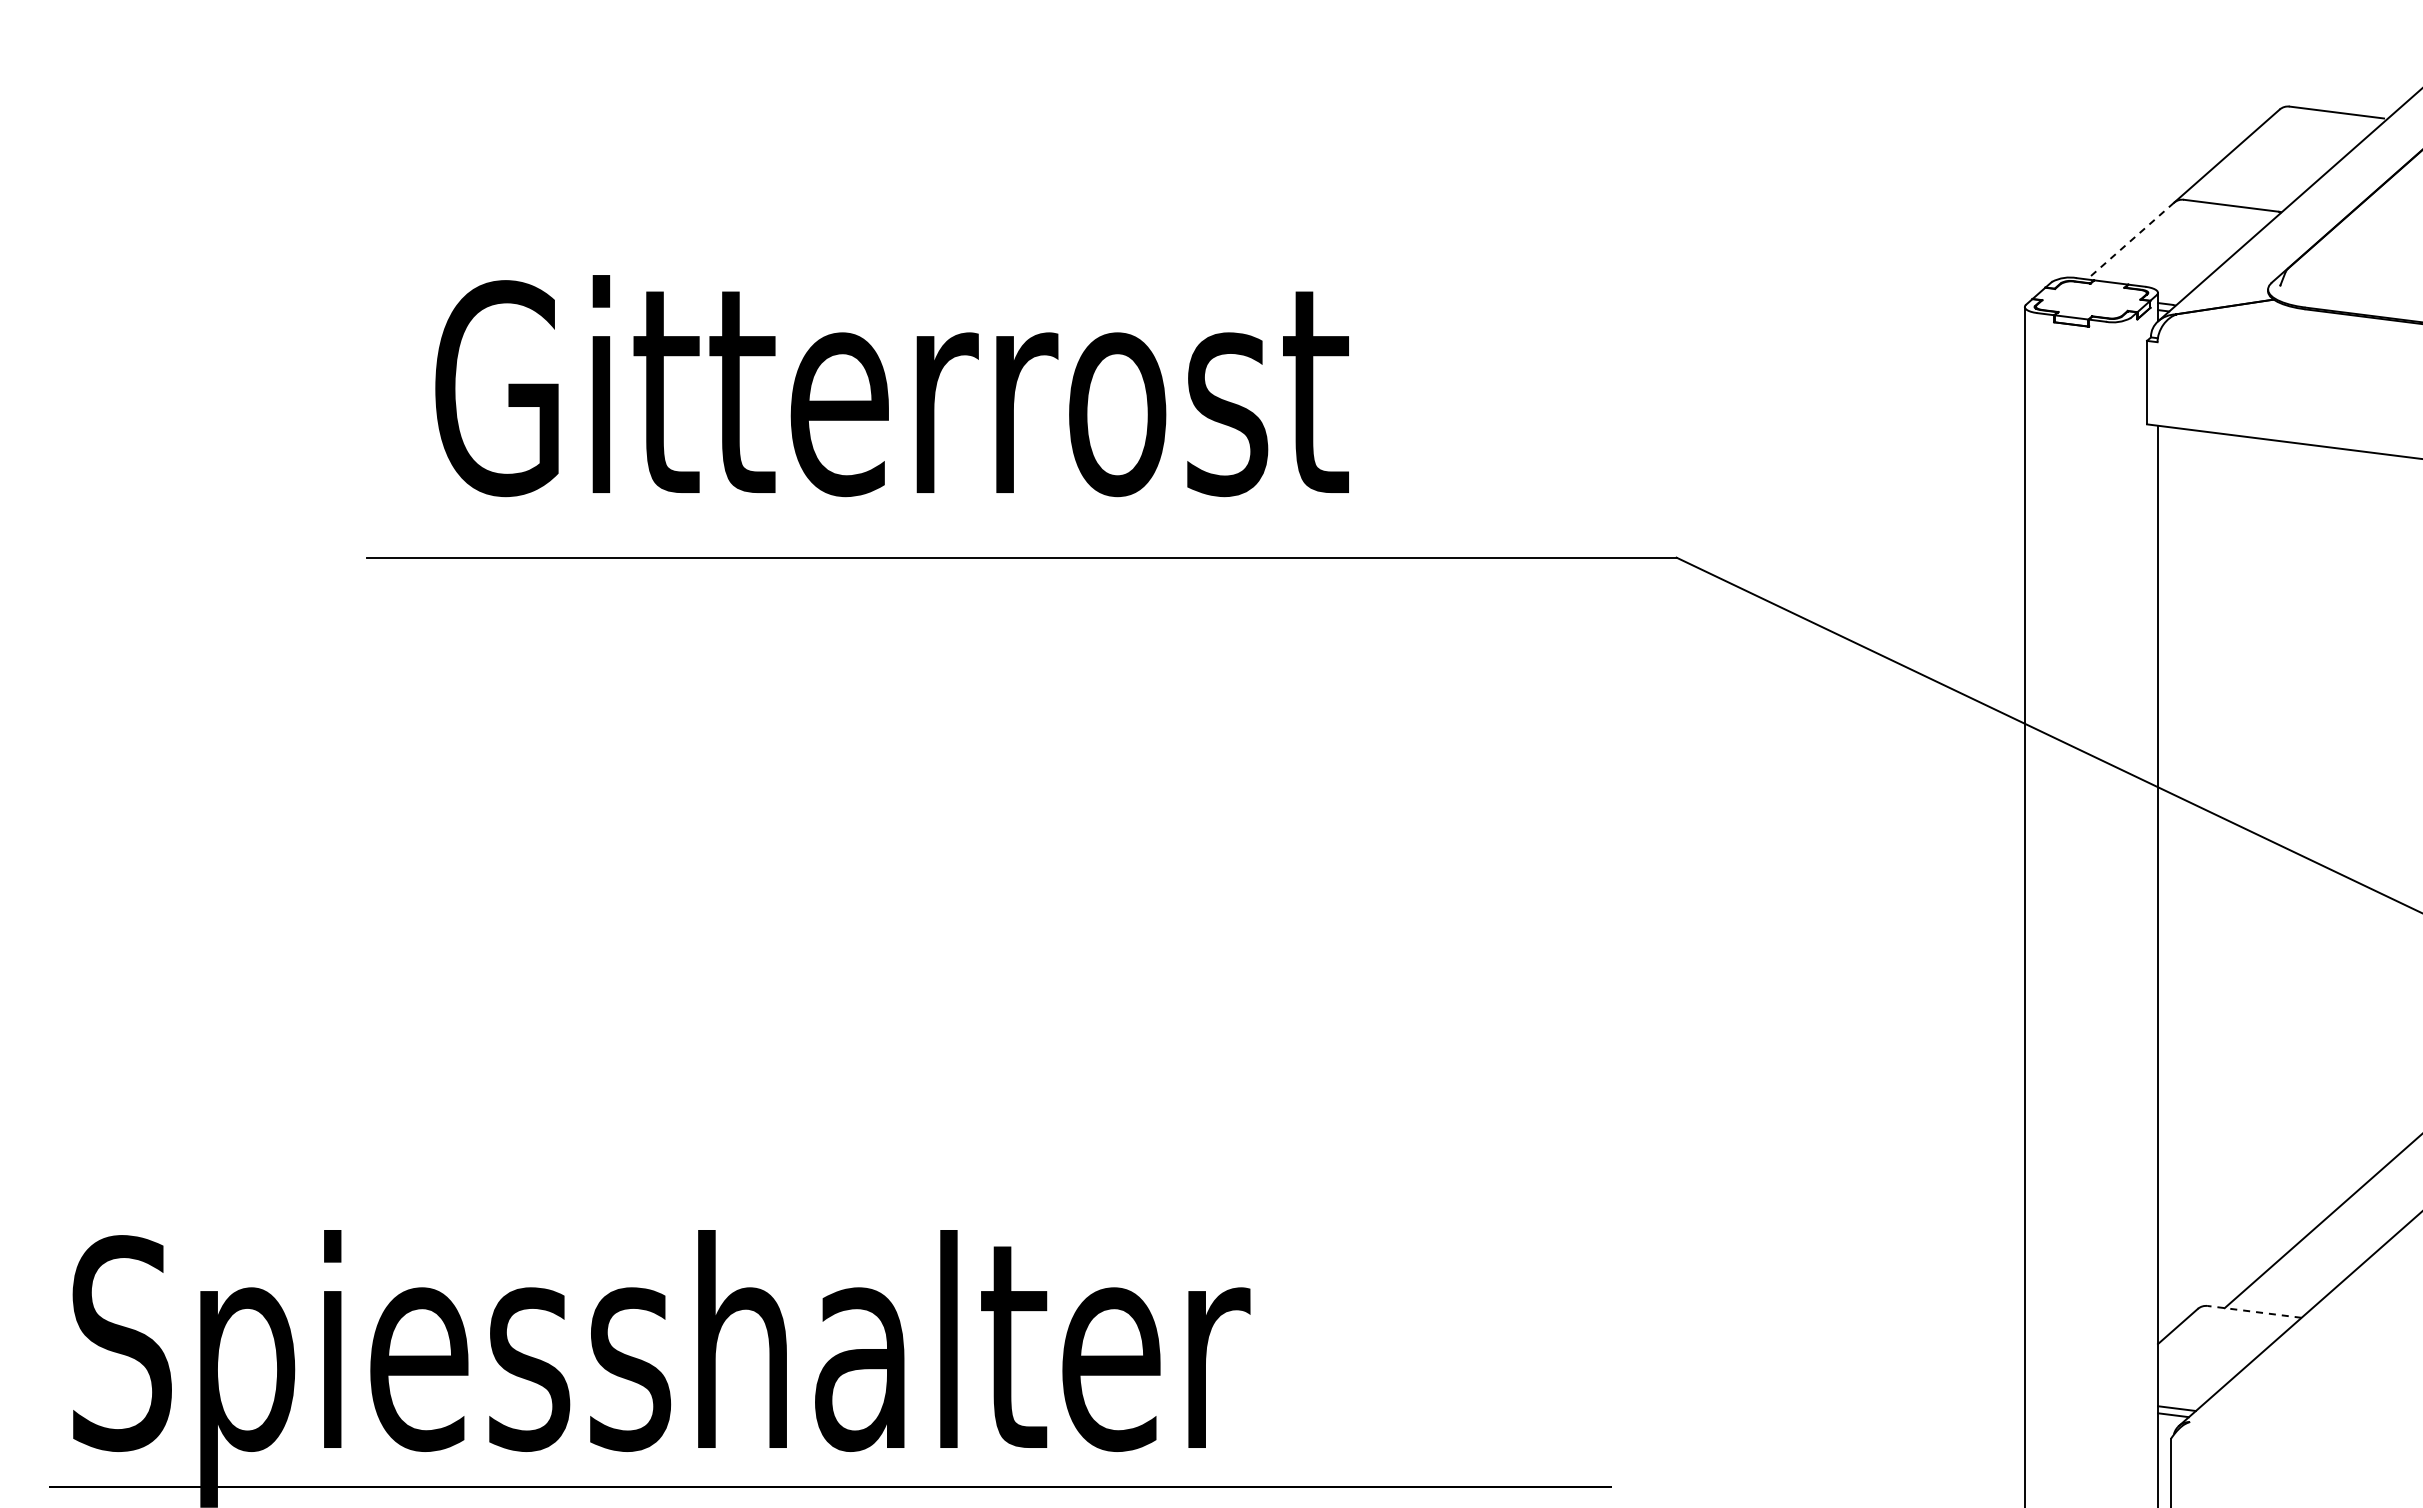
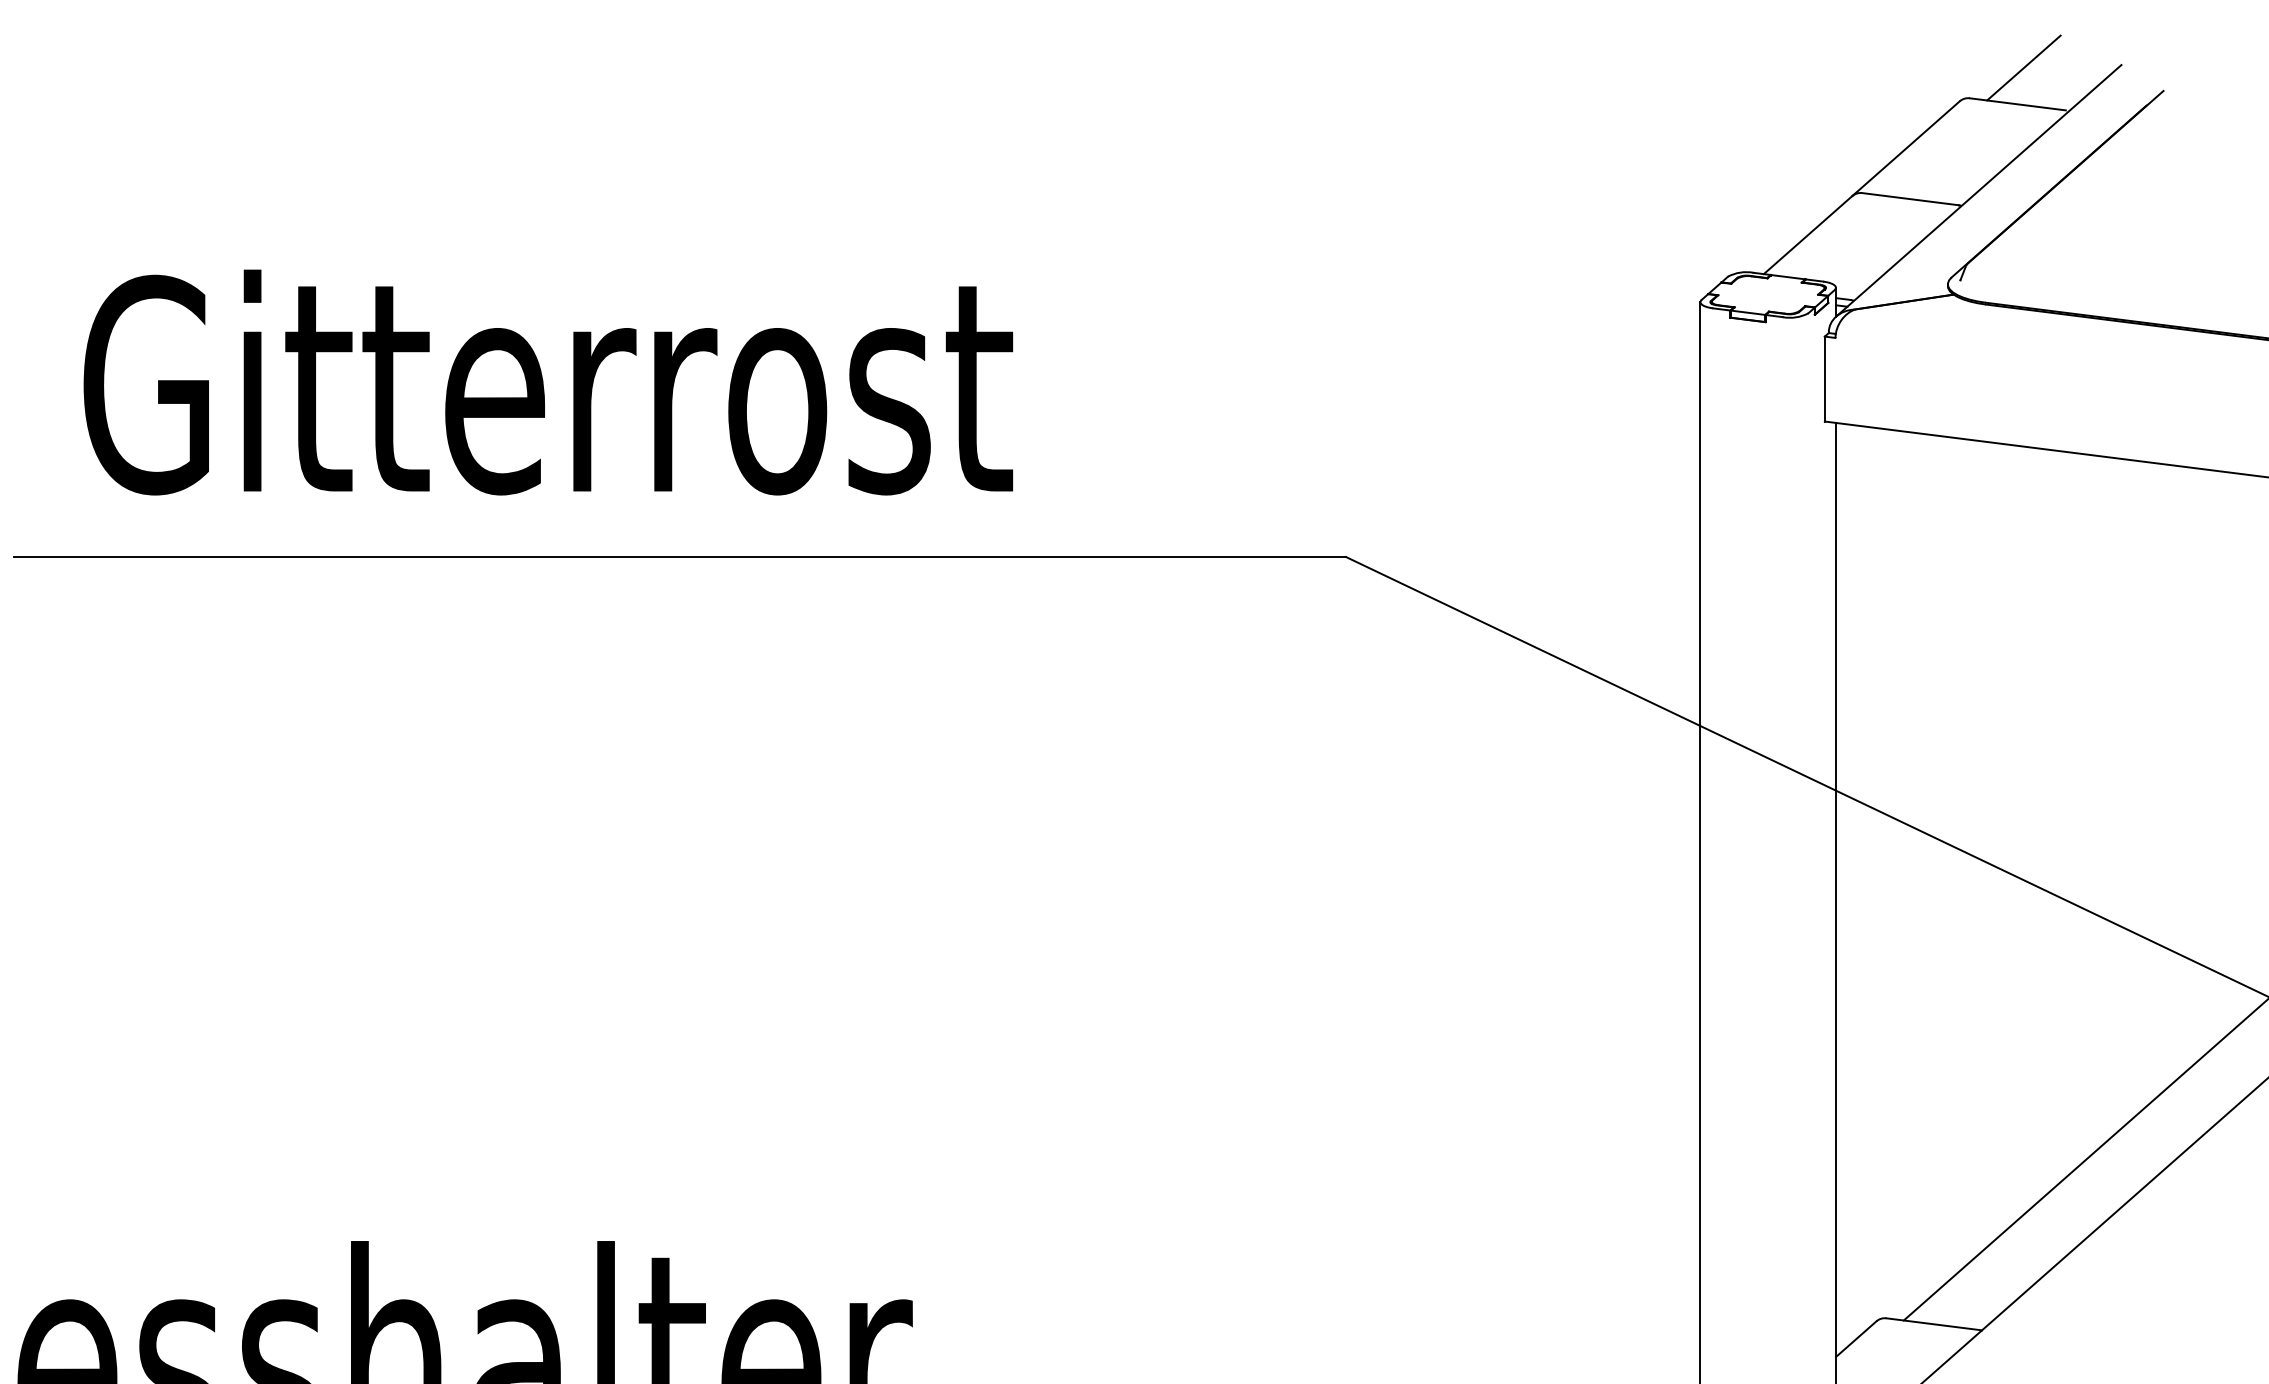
line: (2342, 76) -> (2023, 67), added
line: (2130, 241) -> (1807, 235), dashed -> solid
line: (2254, 1311) -> (1934, 1323), dashed -> solid

